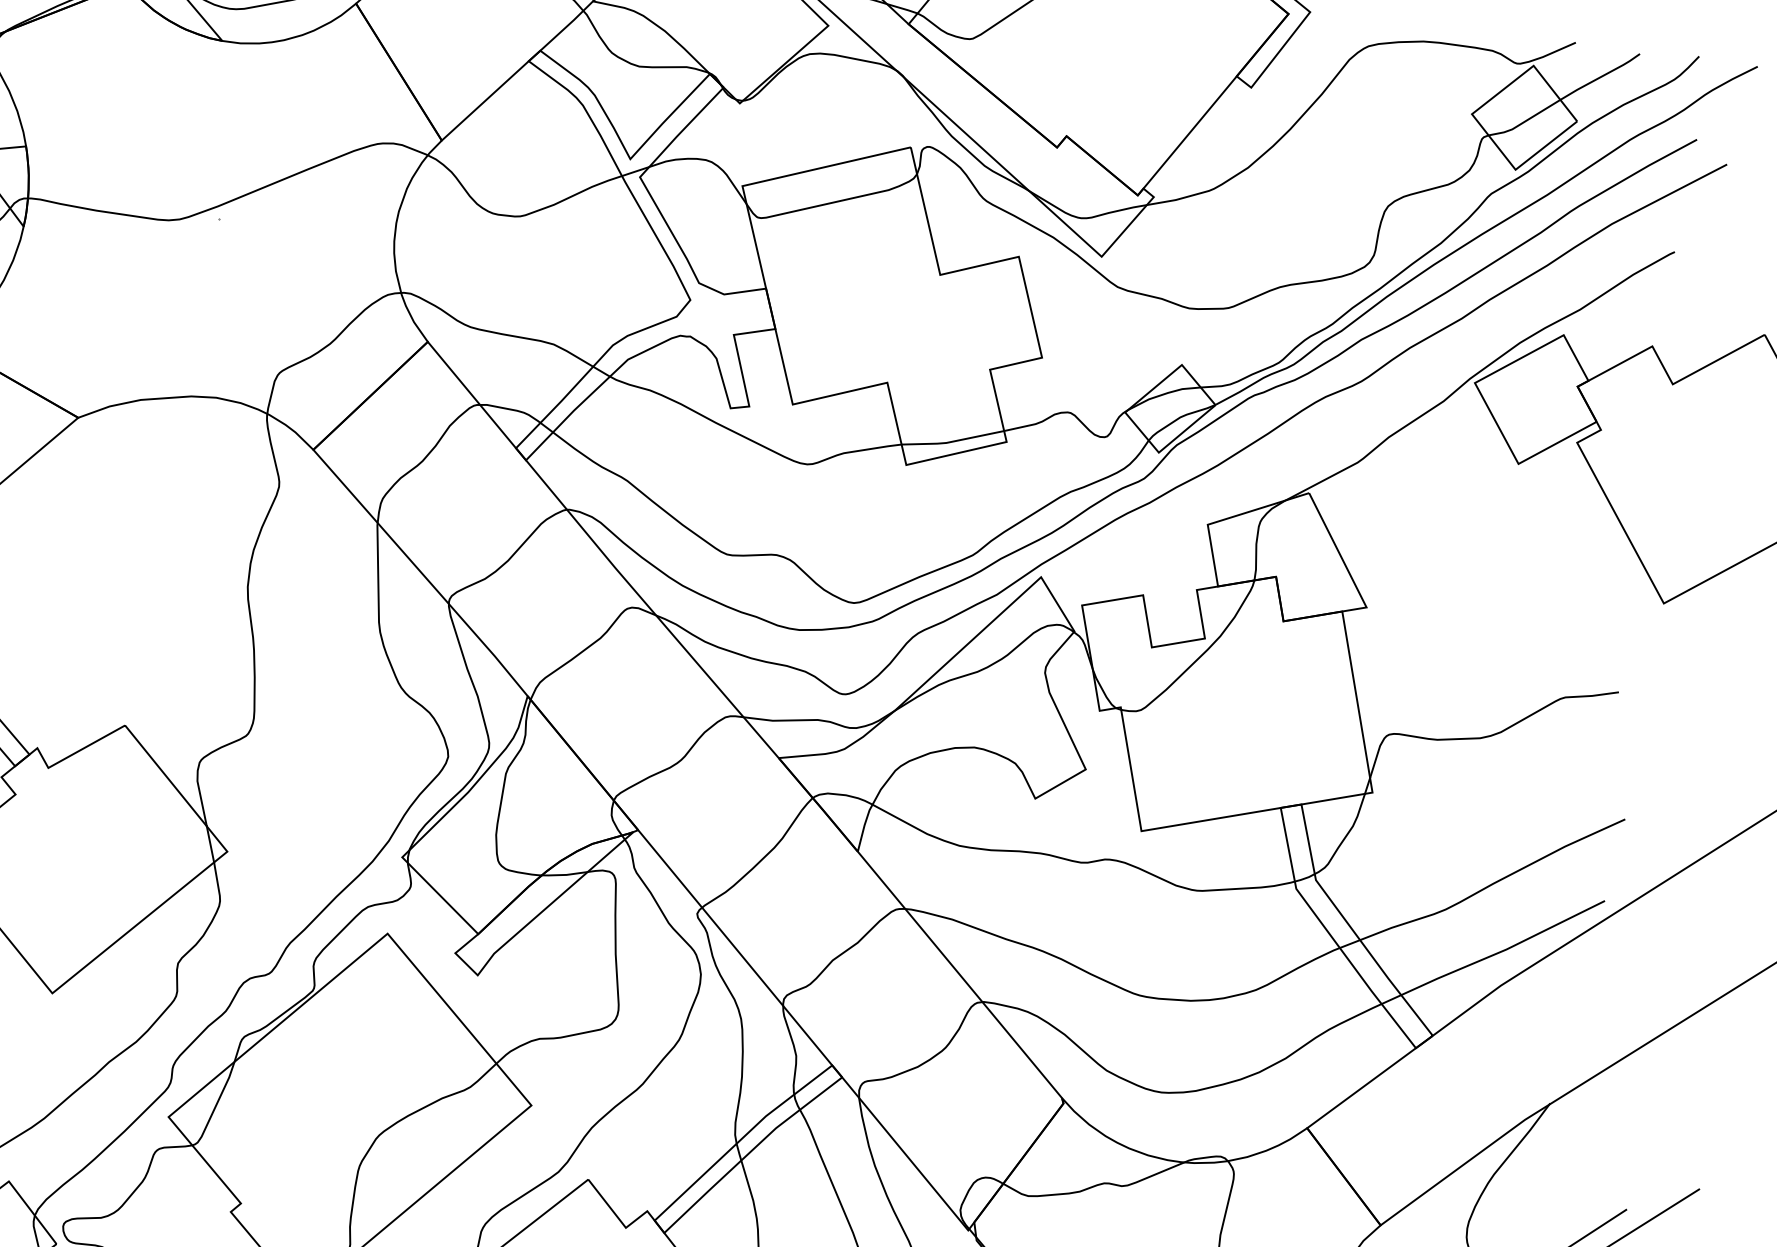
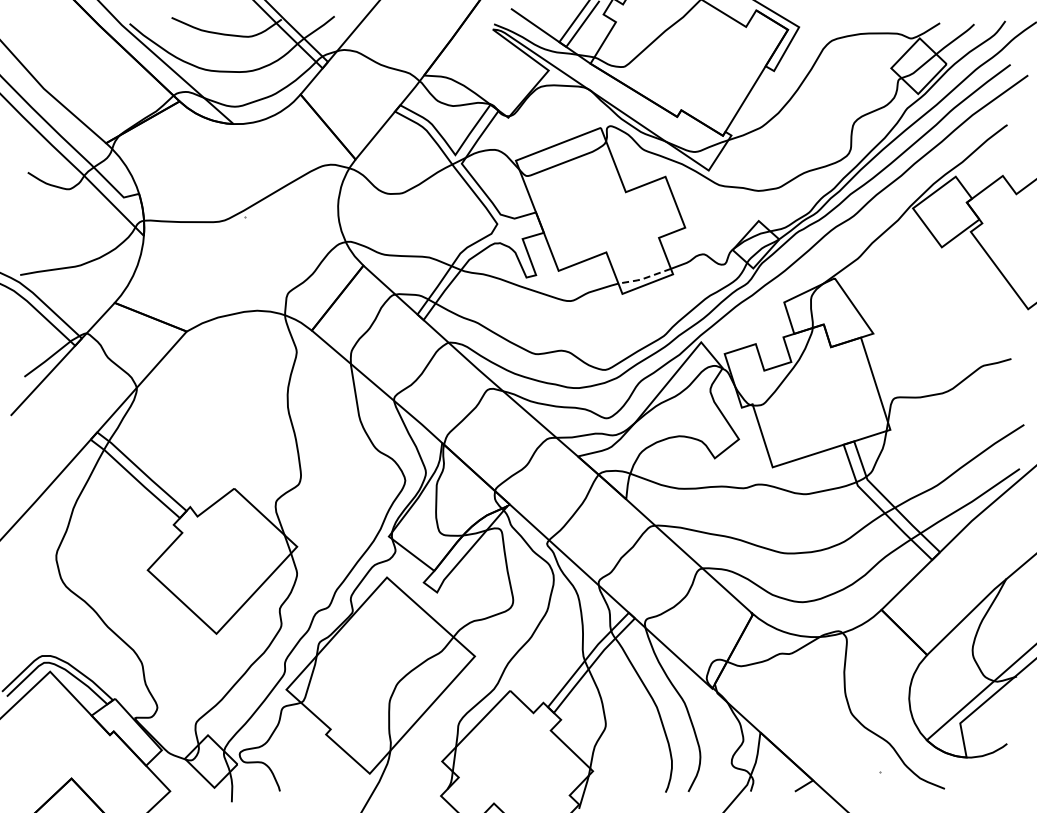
line: (951, 441) -> (644, 278), solid -> dashed

